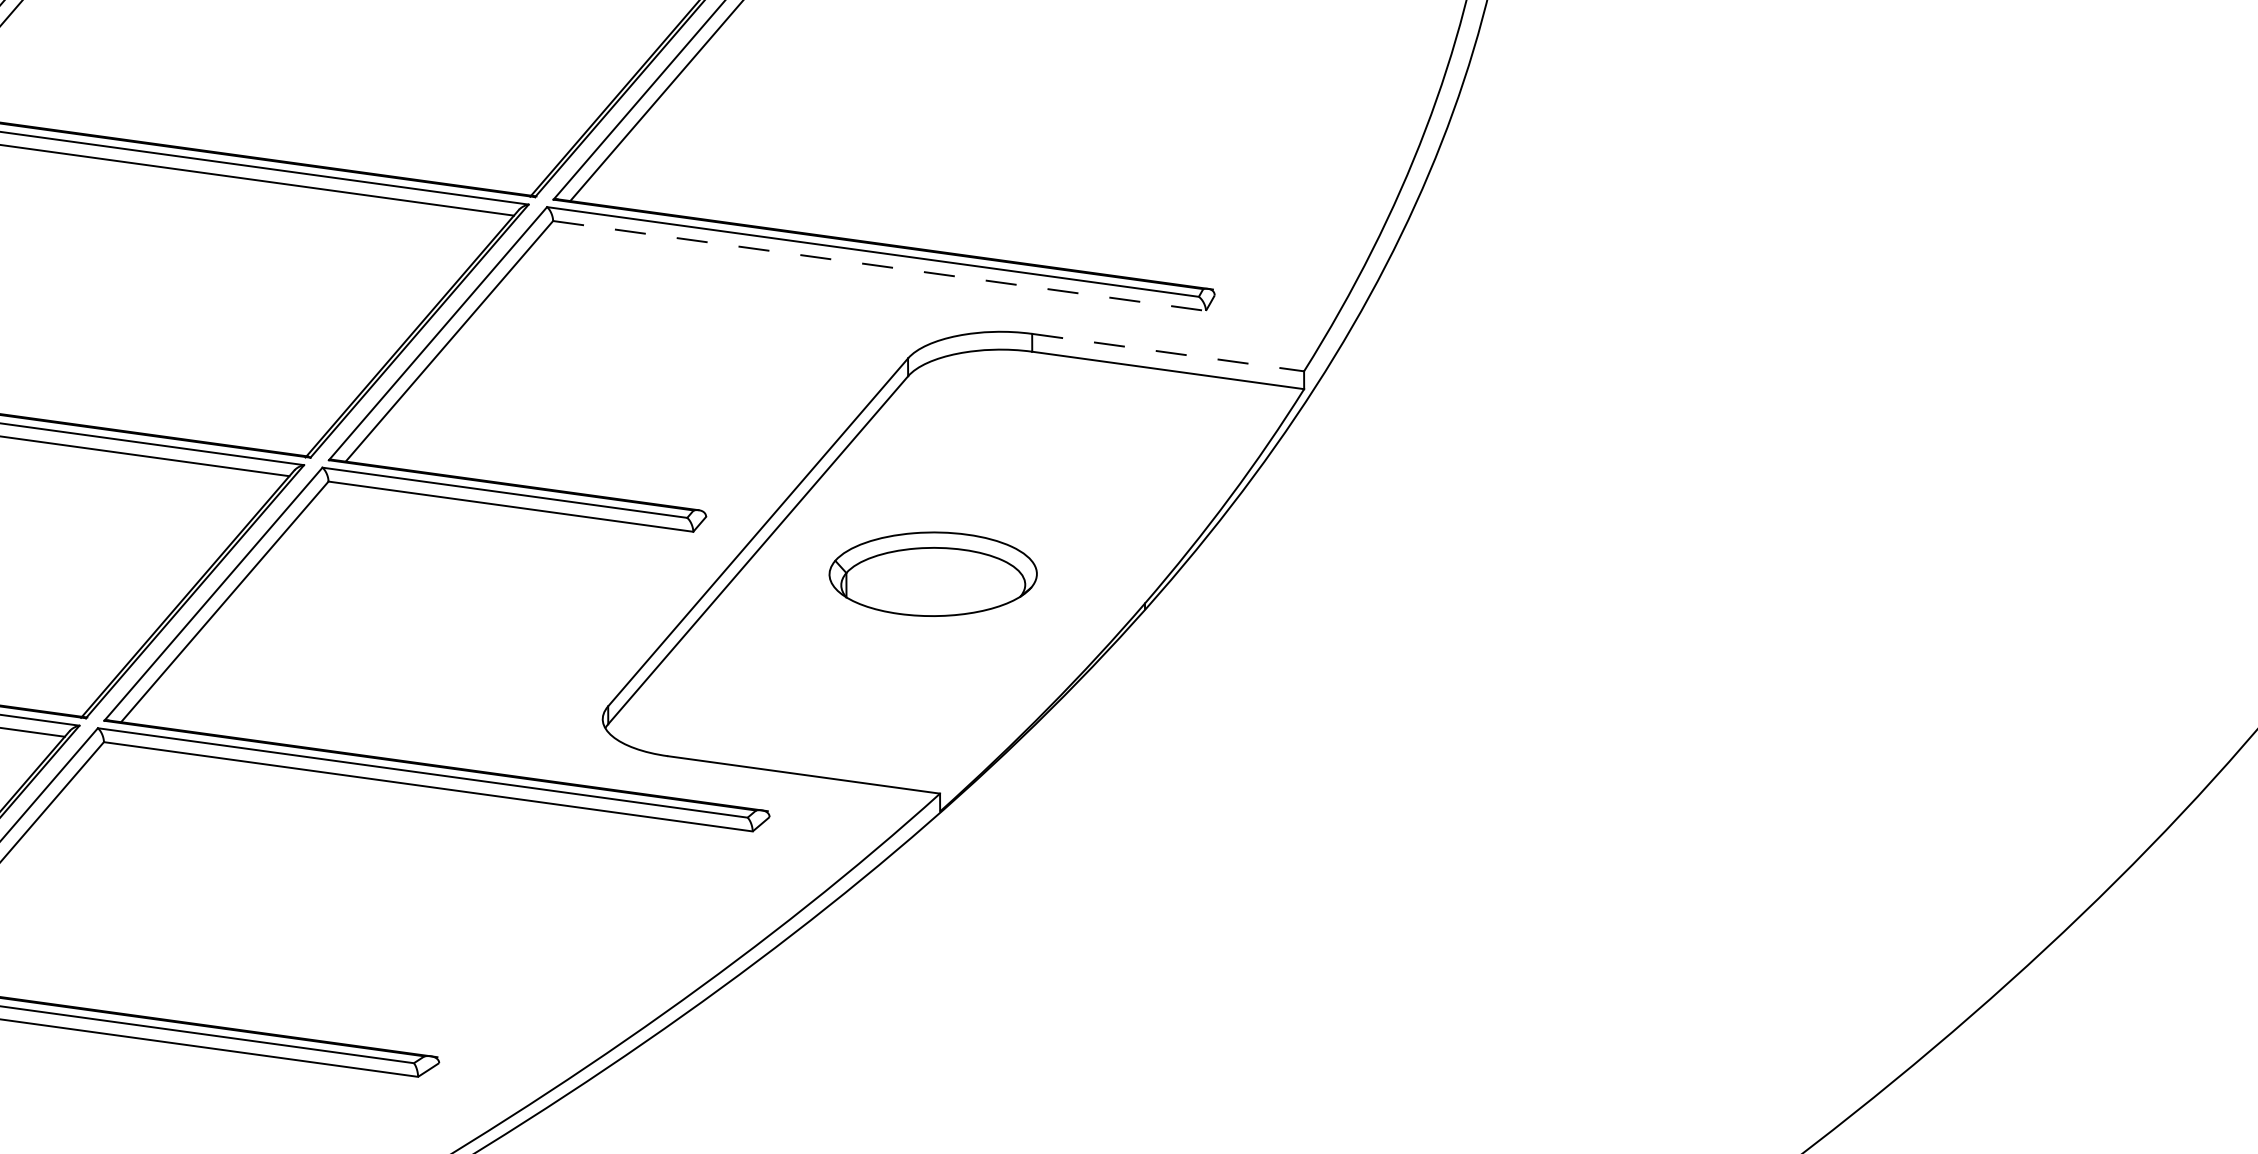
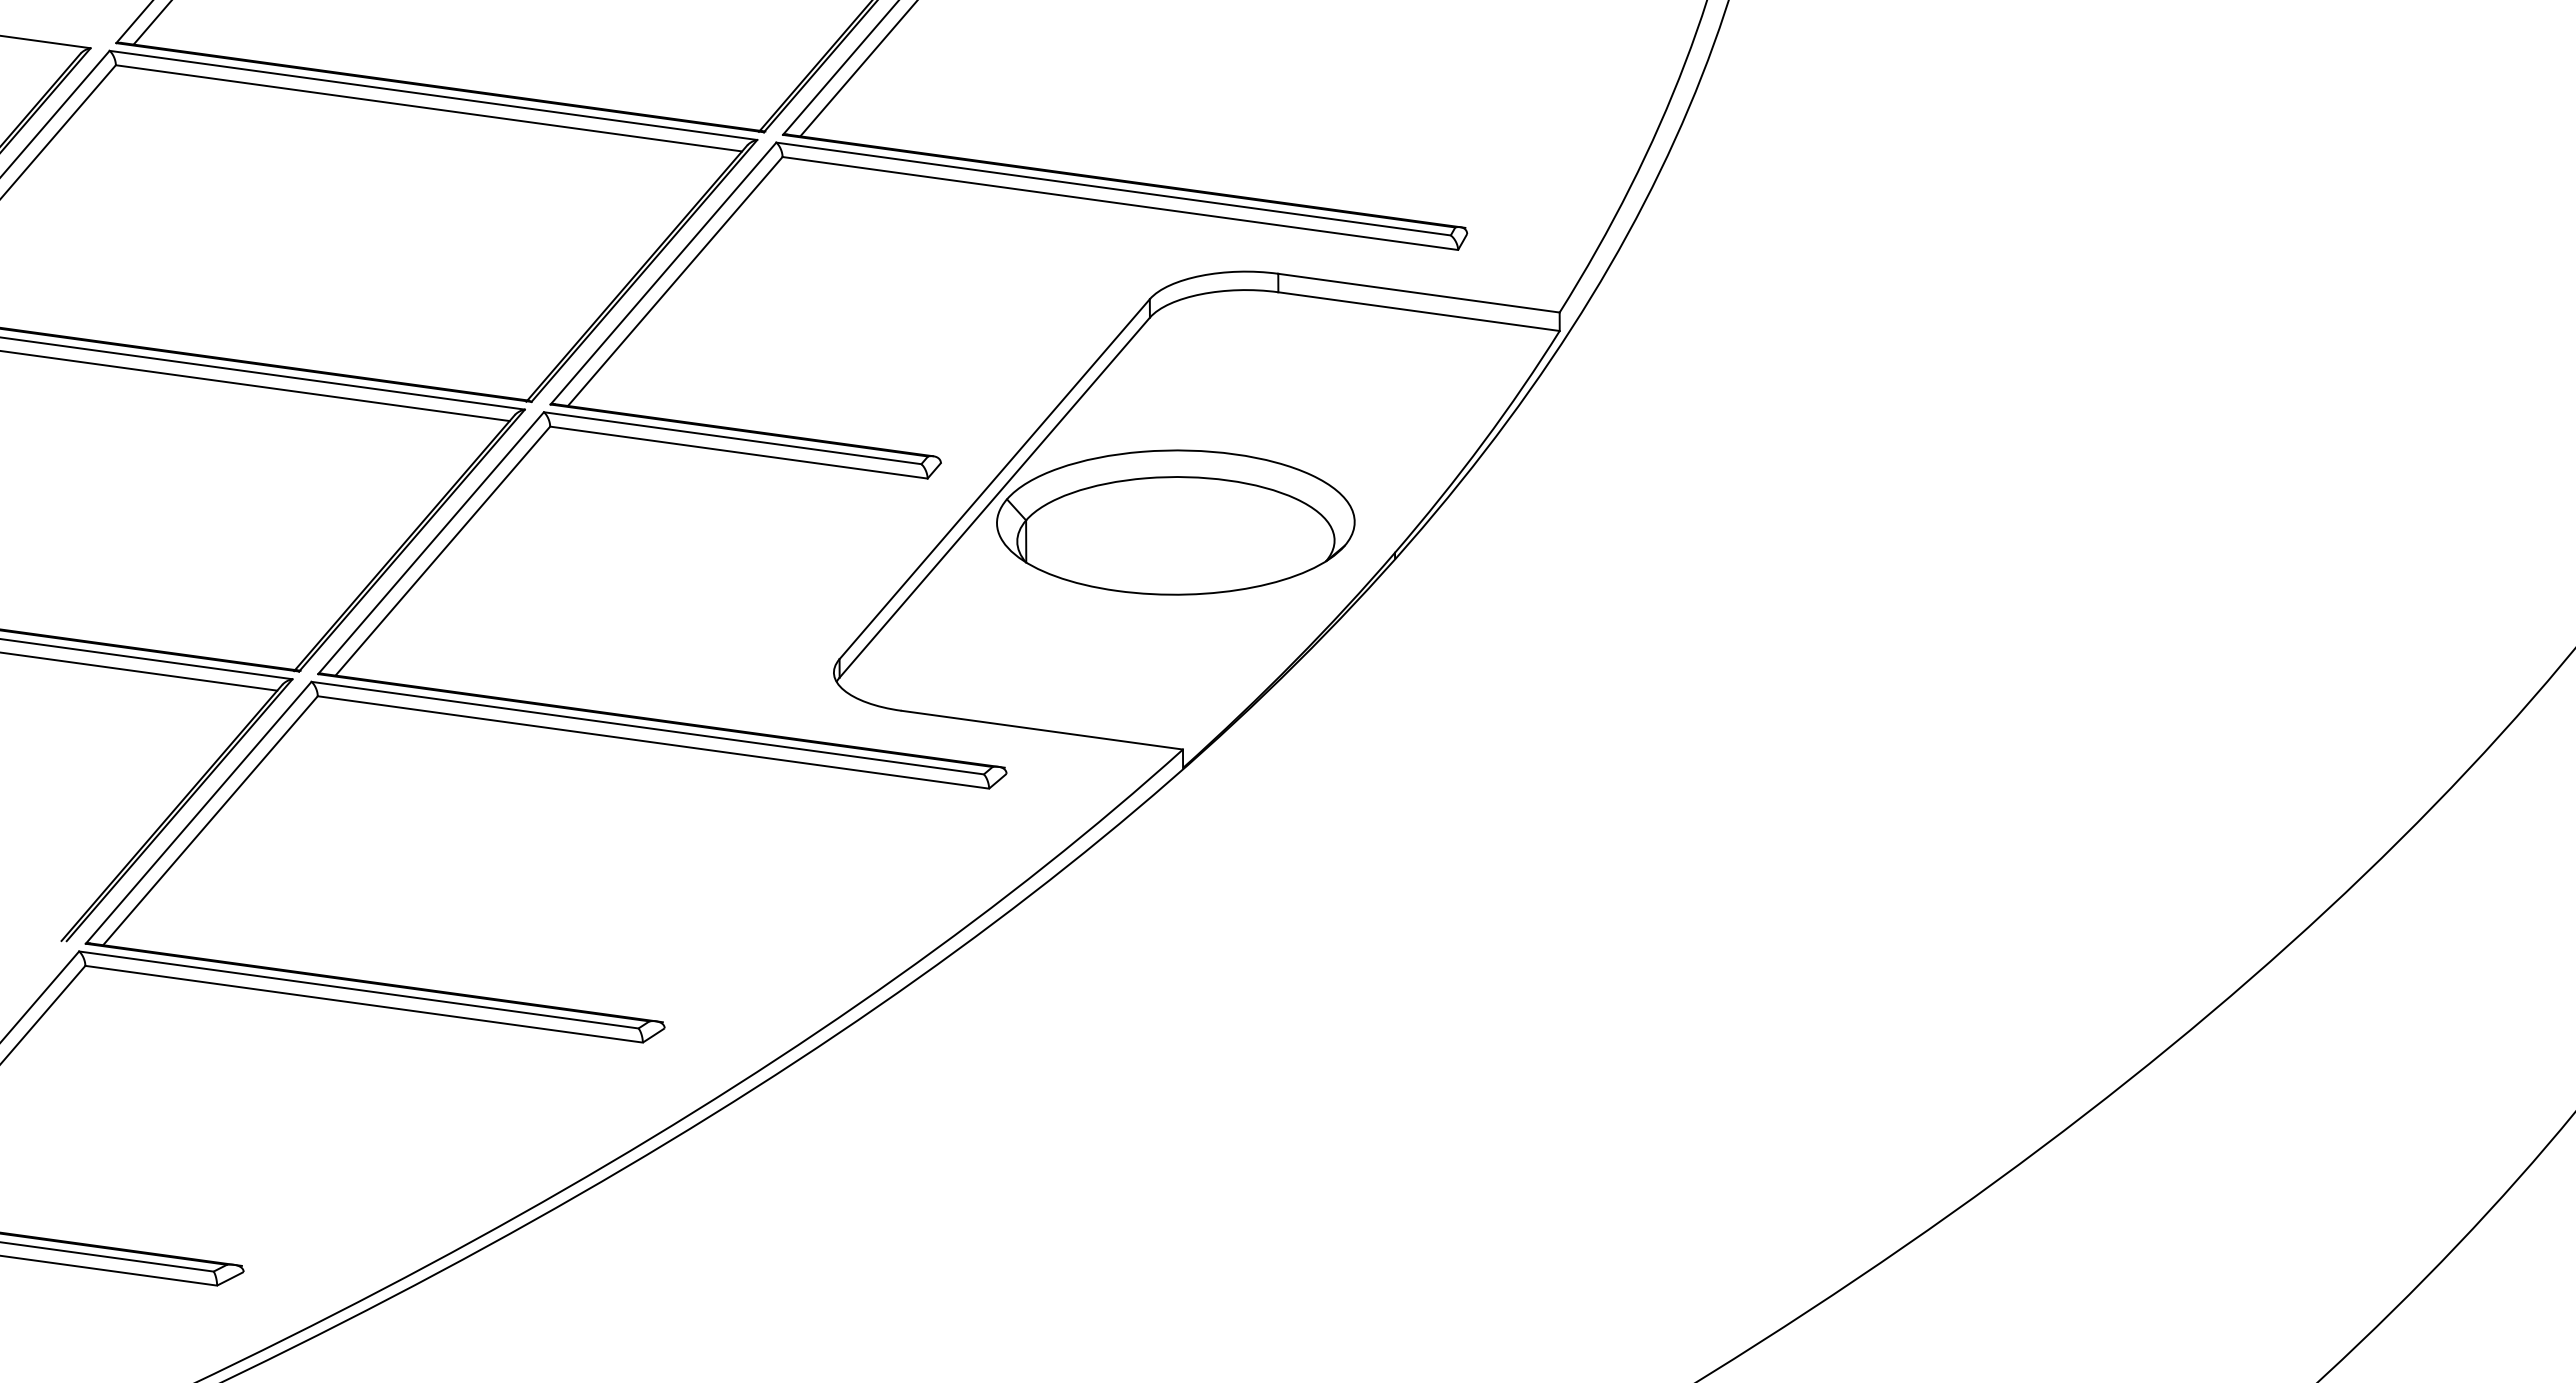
line: (879, 265) -> (1120, 203), dashed -> solid
line: (1168, 352) -> (1419, 293), dashed -> solid
part: (932, 574) -> (1175, 522), size x1.67

